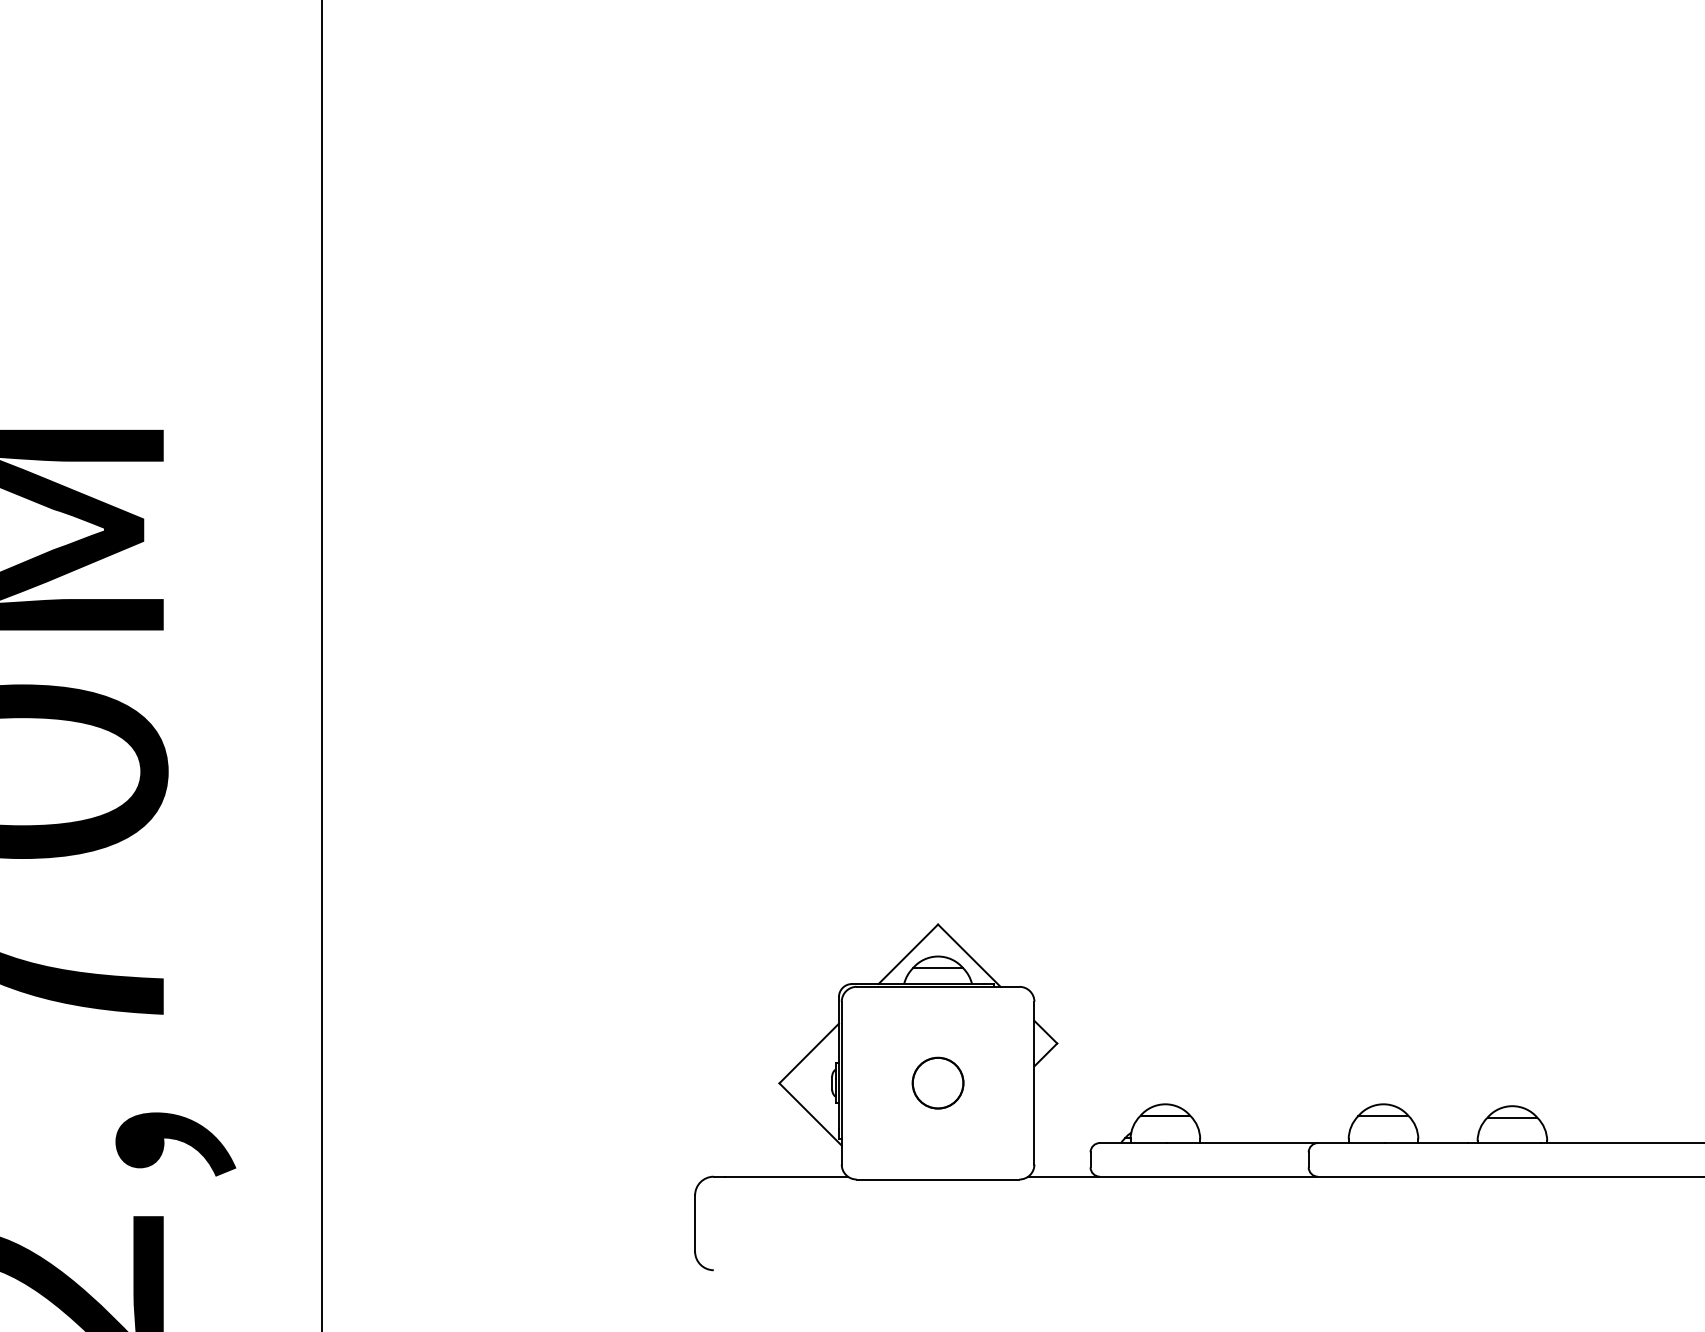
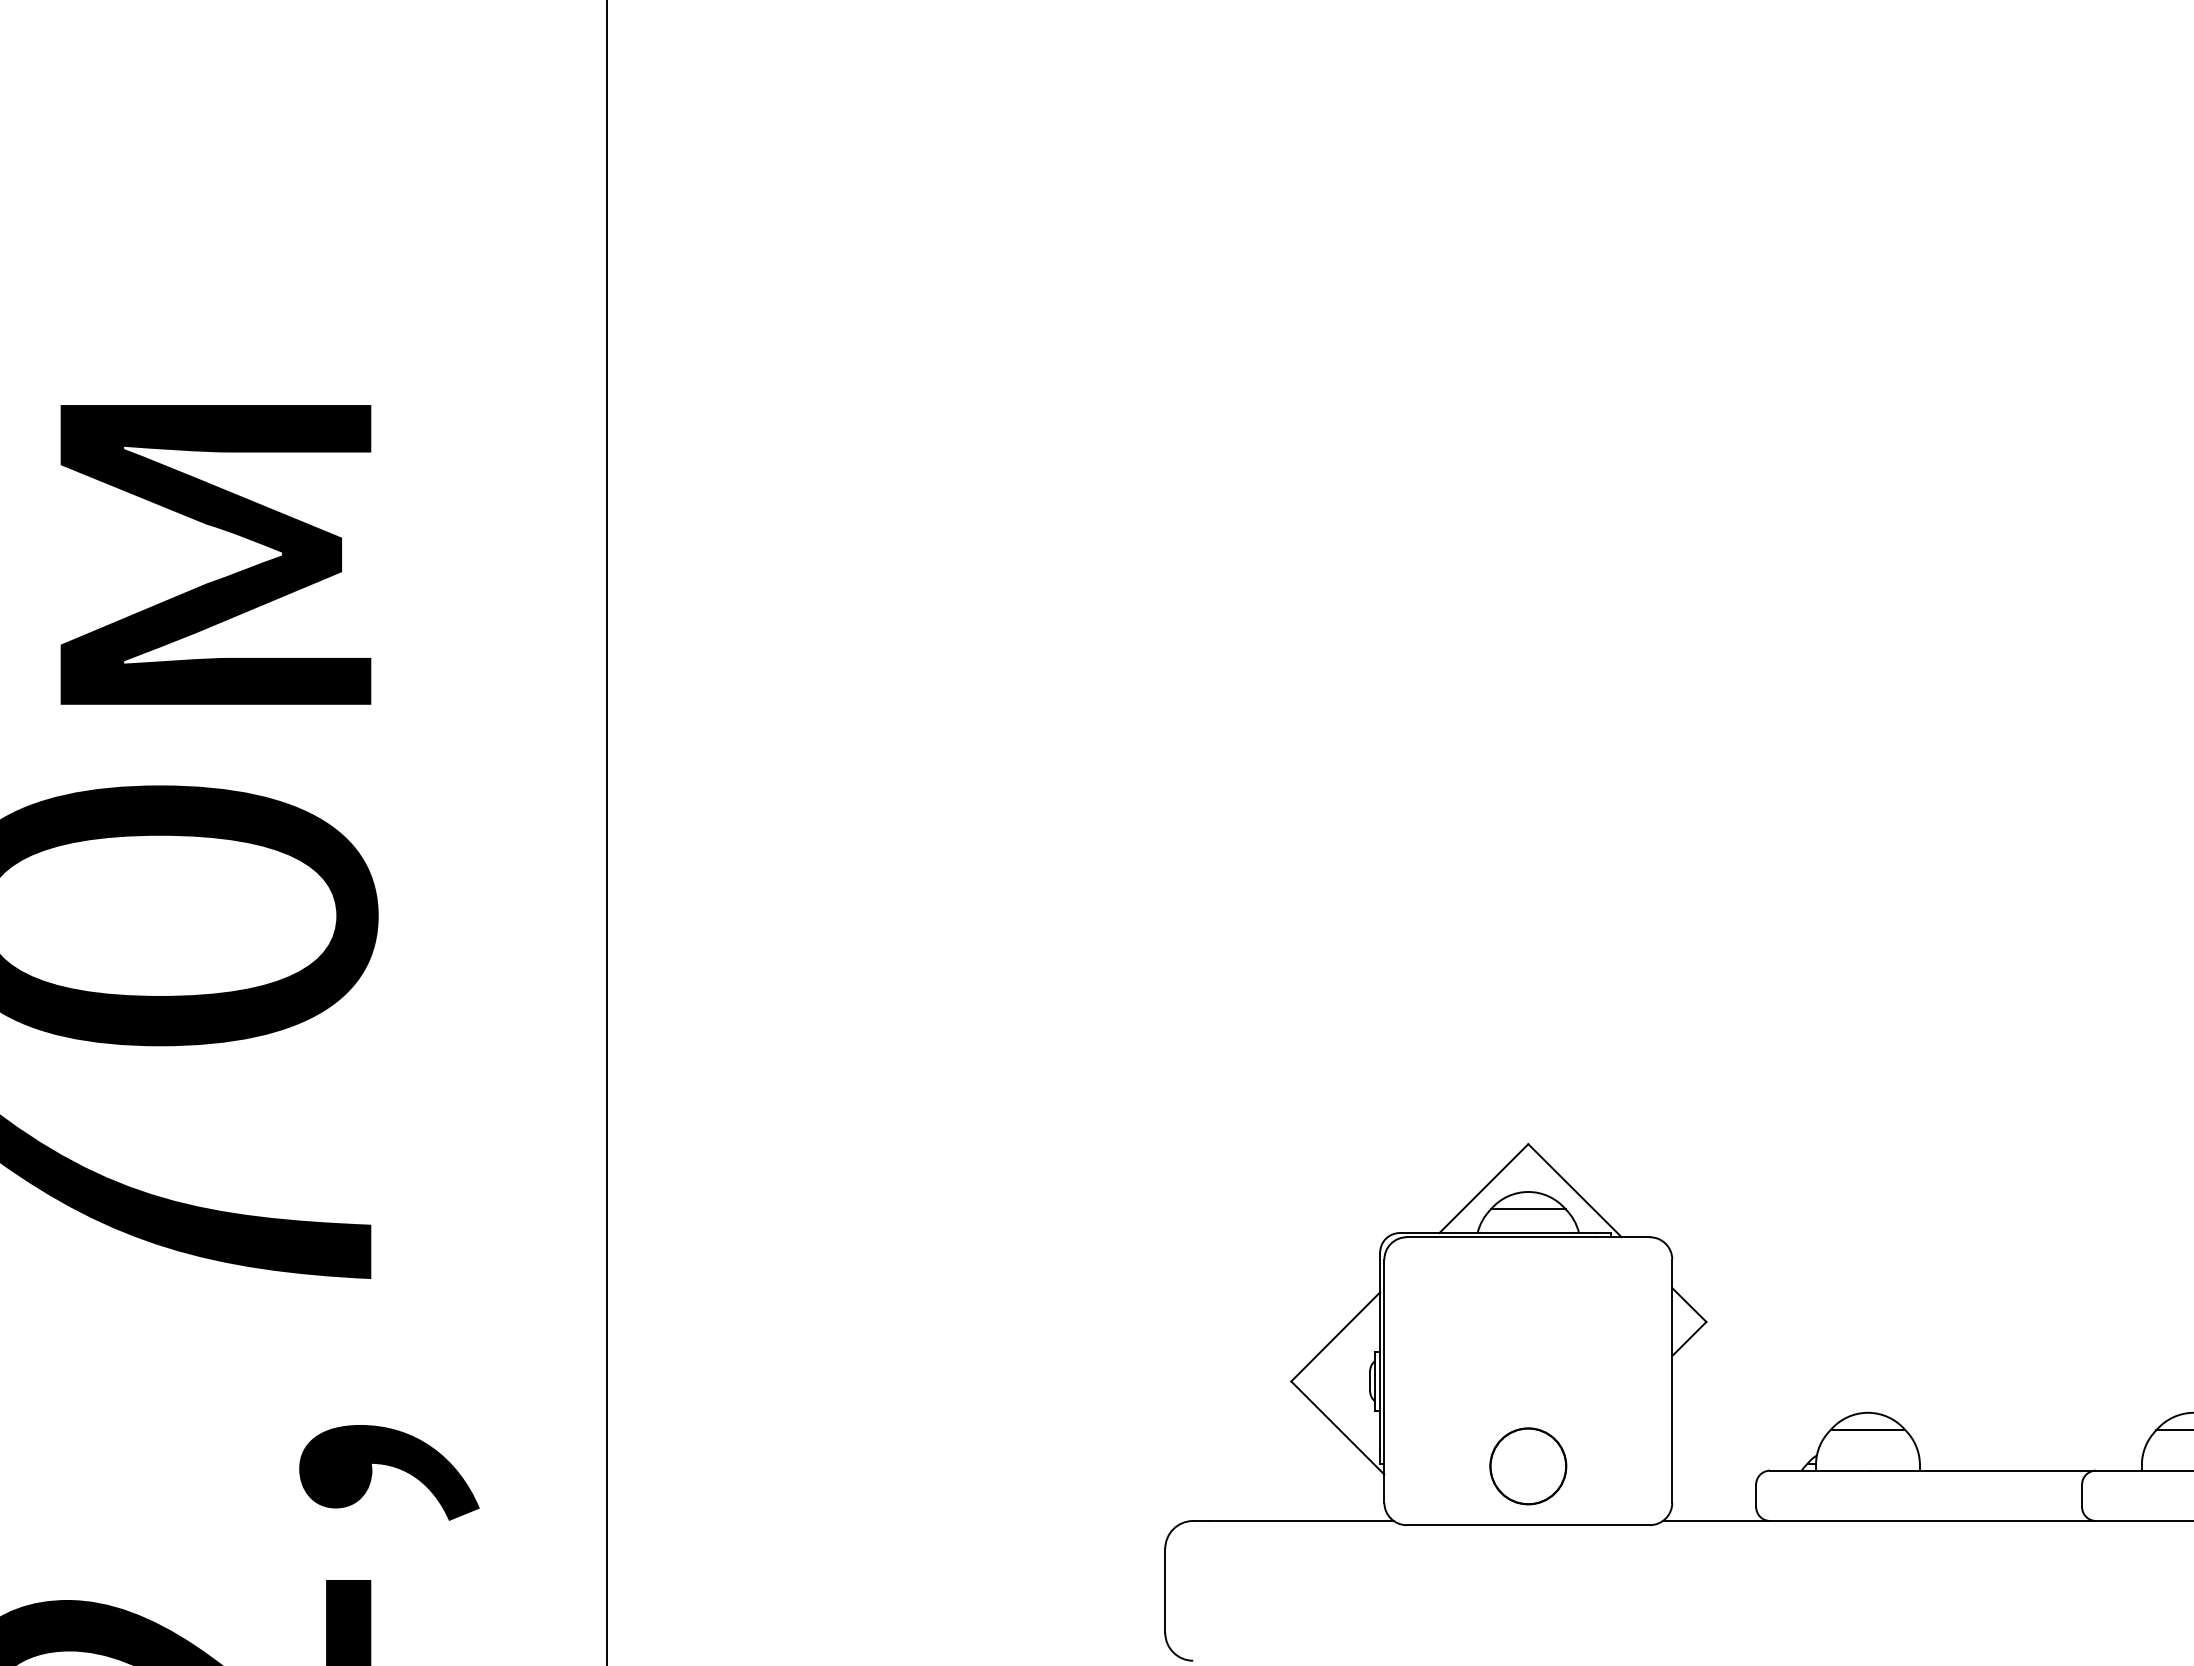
part: (937, 1082) -> (1527, 1465), moved

